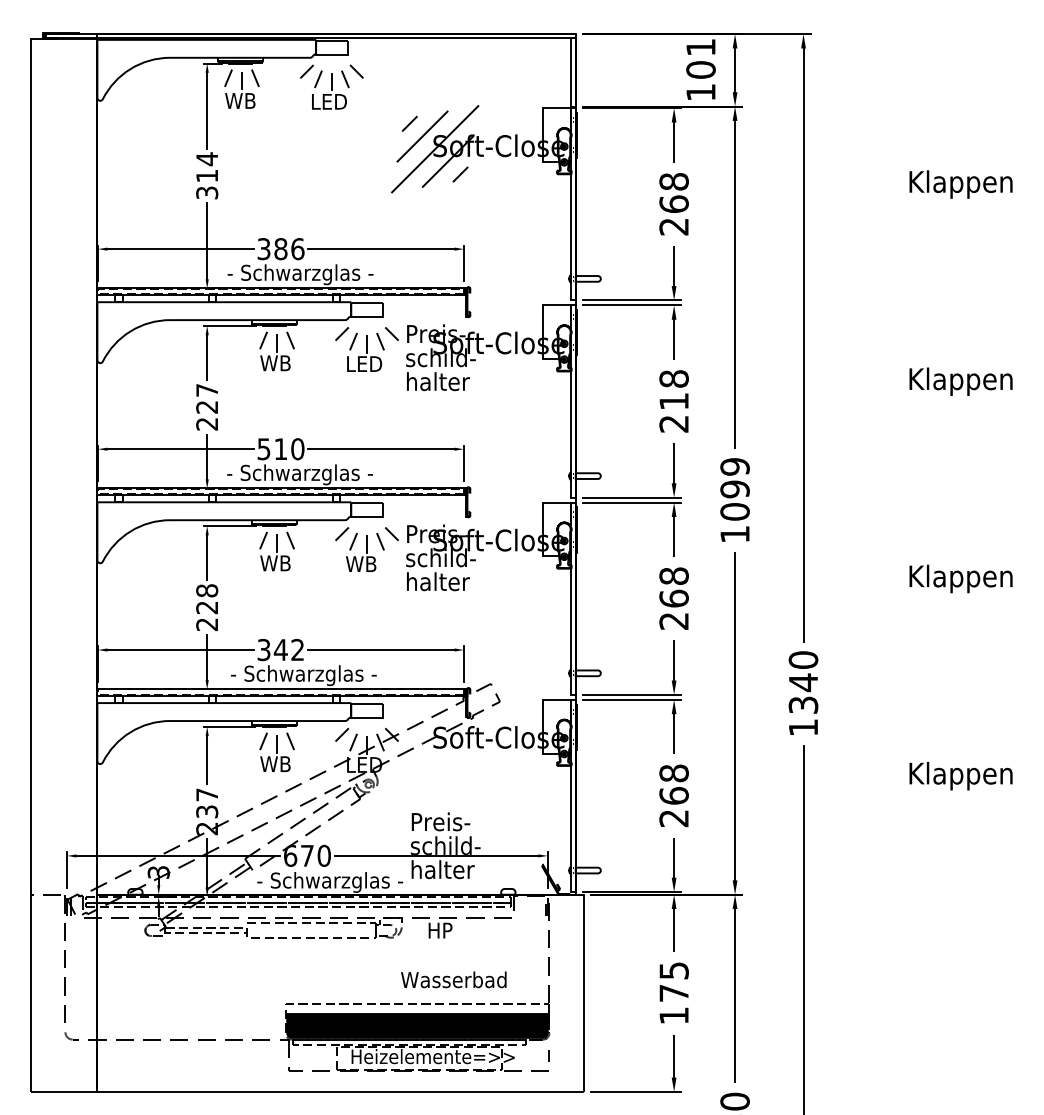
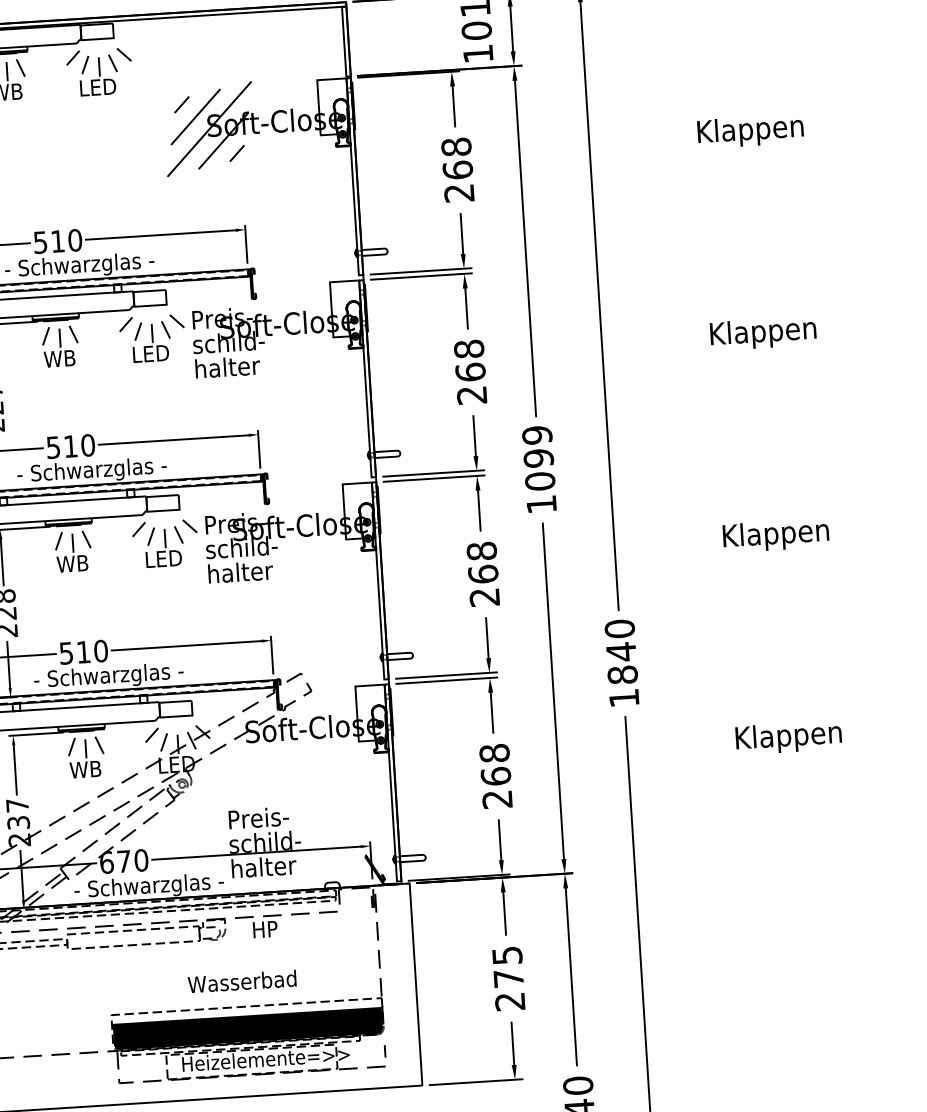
text: (281, 249) -> (58, 241), 386 -> 510
text: (673, 401) -> (469, 372), 218 -> 268
text: (364, 563) -> (163, 558), WB -> LED
text: (281, 649) -> (84, 651), 342 -> 510
text: (803, 704) -> (622, 674), 1340 -> 1840
text: (453, 979) -> (241, 981), moved
text: (673, 1015) -> (509, 1001), 175 -> 275

